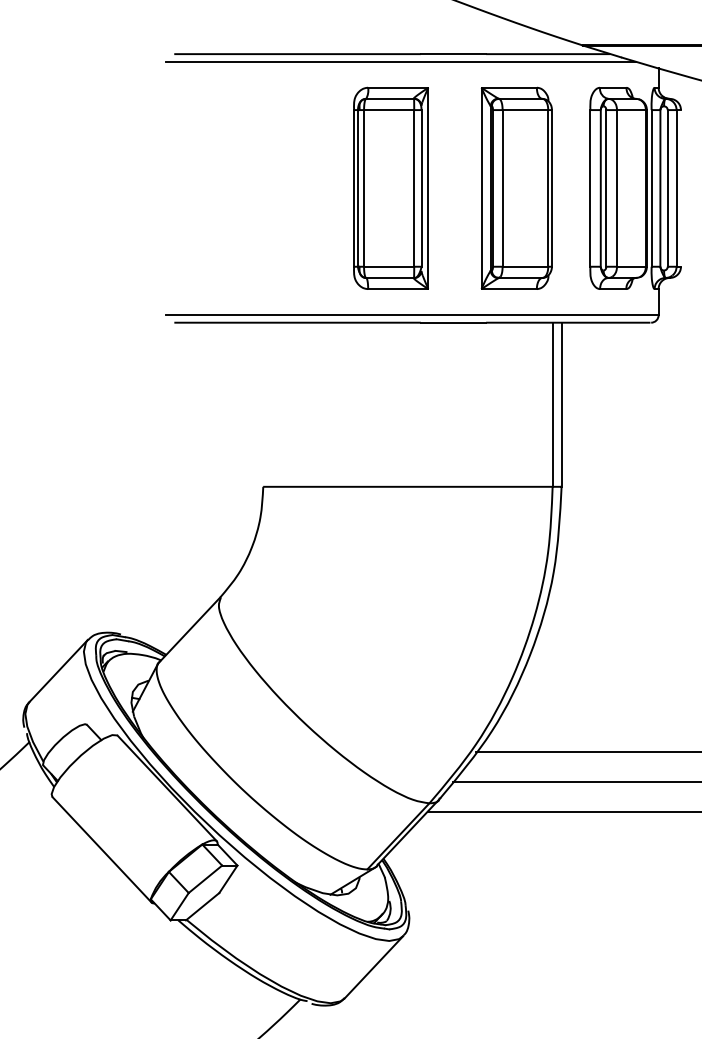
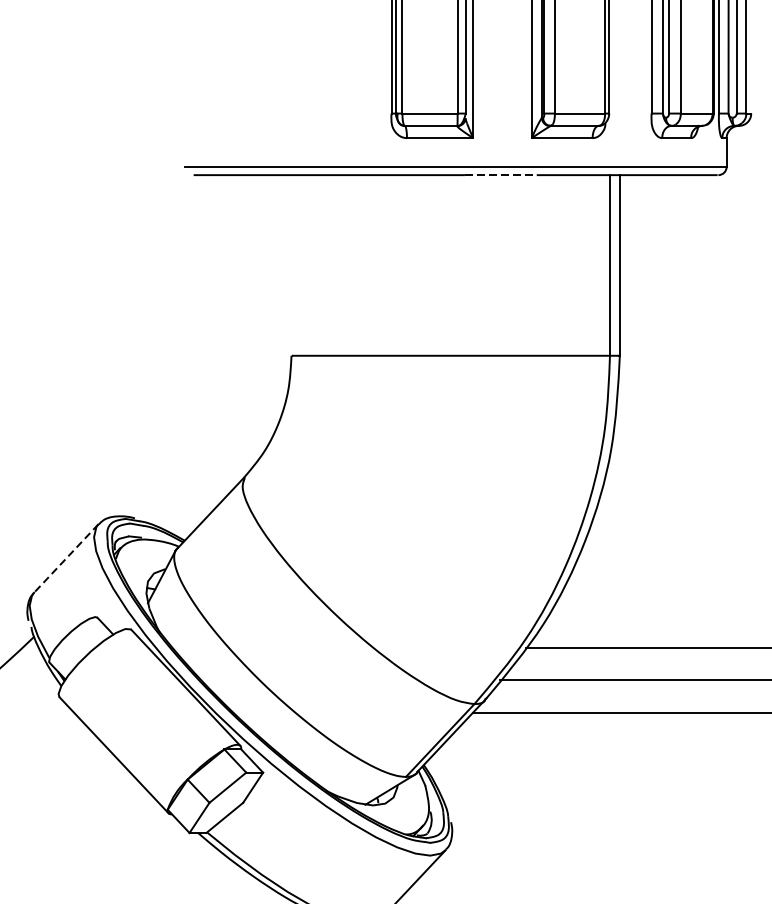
line: (453, 322) -> (500, 174), solid -> dashed
line: (58, 671) -> (66, 559), solid -> dashed

